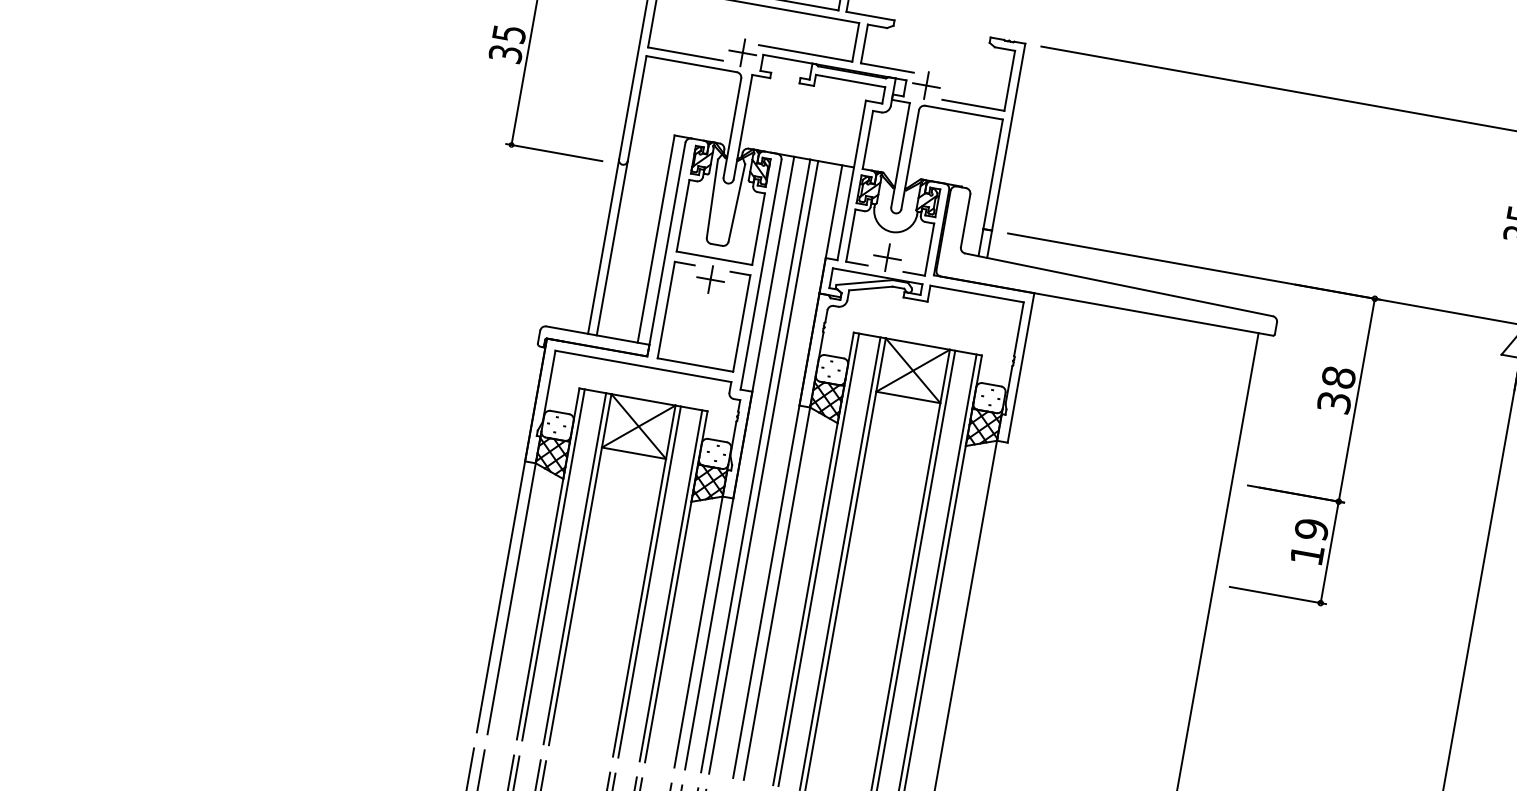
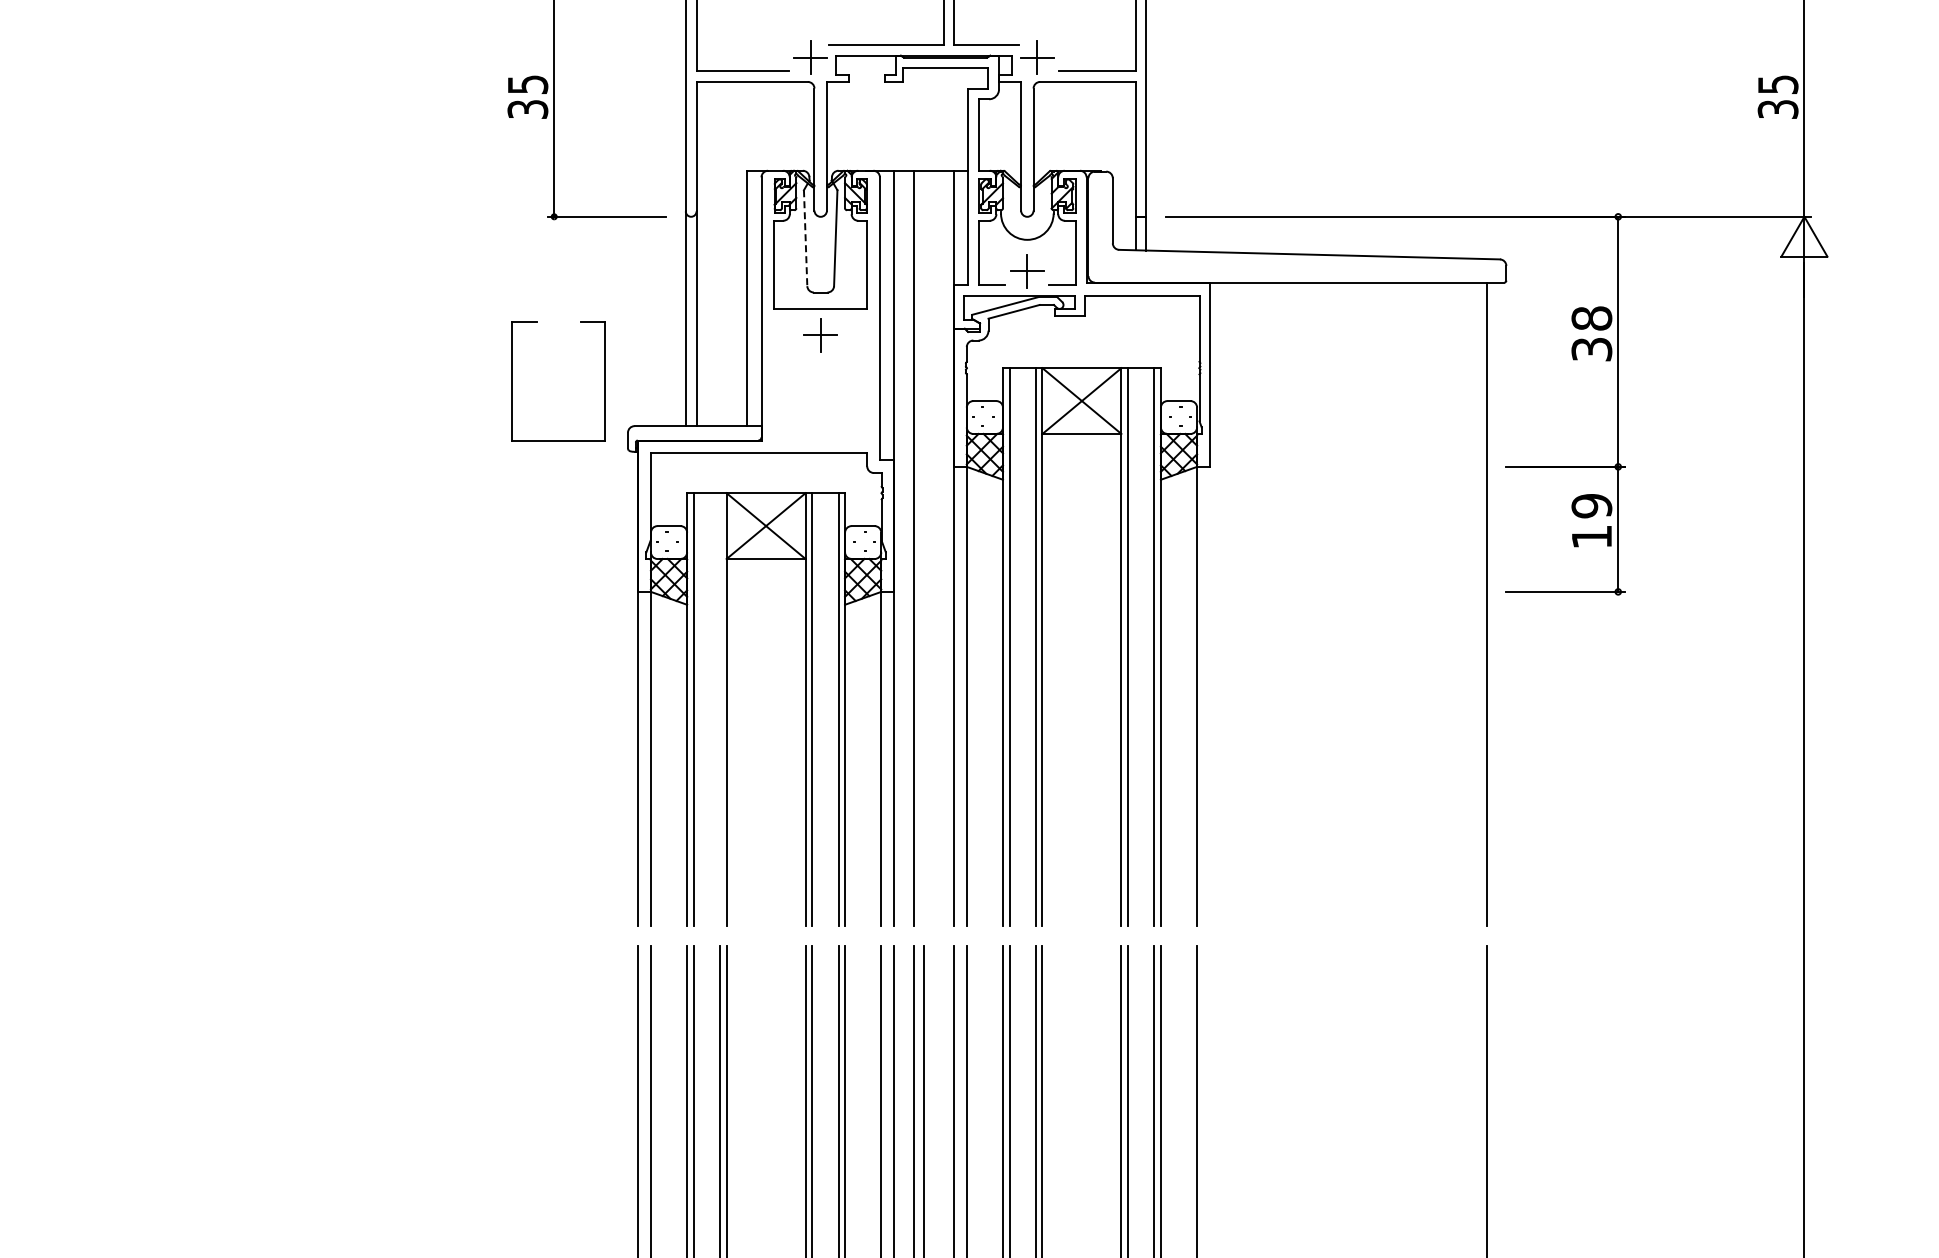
line: (712, 198) -> (805, 238), solid -> dashed
part: (666, 310) -> (512, 381), moved
line: (764, 466) -> (924, 547), removed
line: (575, 568) -> (720, 709), removed

